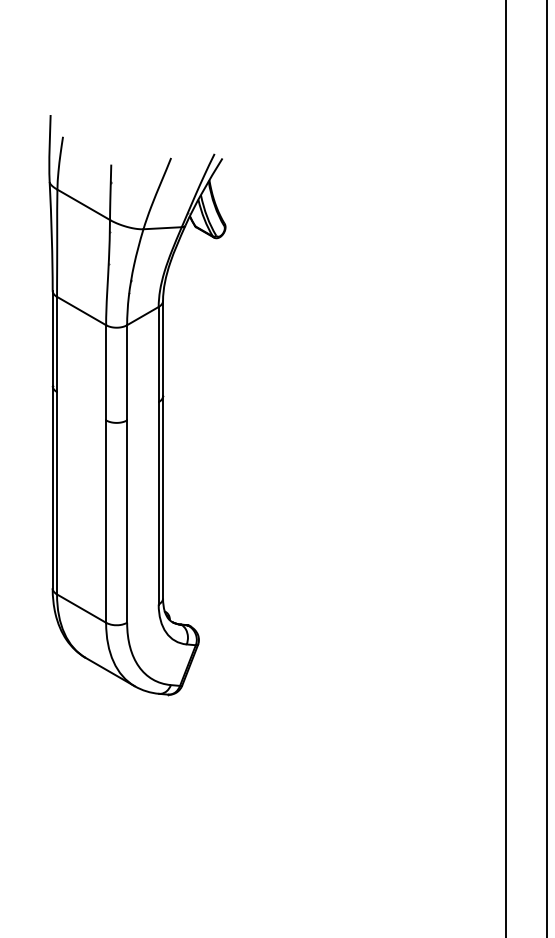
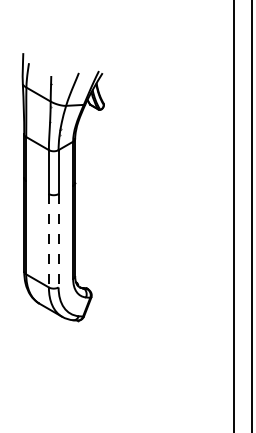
line: (105, 521) -> (48, 240), solid -> dashed
line: (126, 521) -> (58, 240), solid -> dashed

